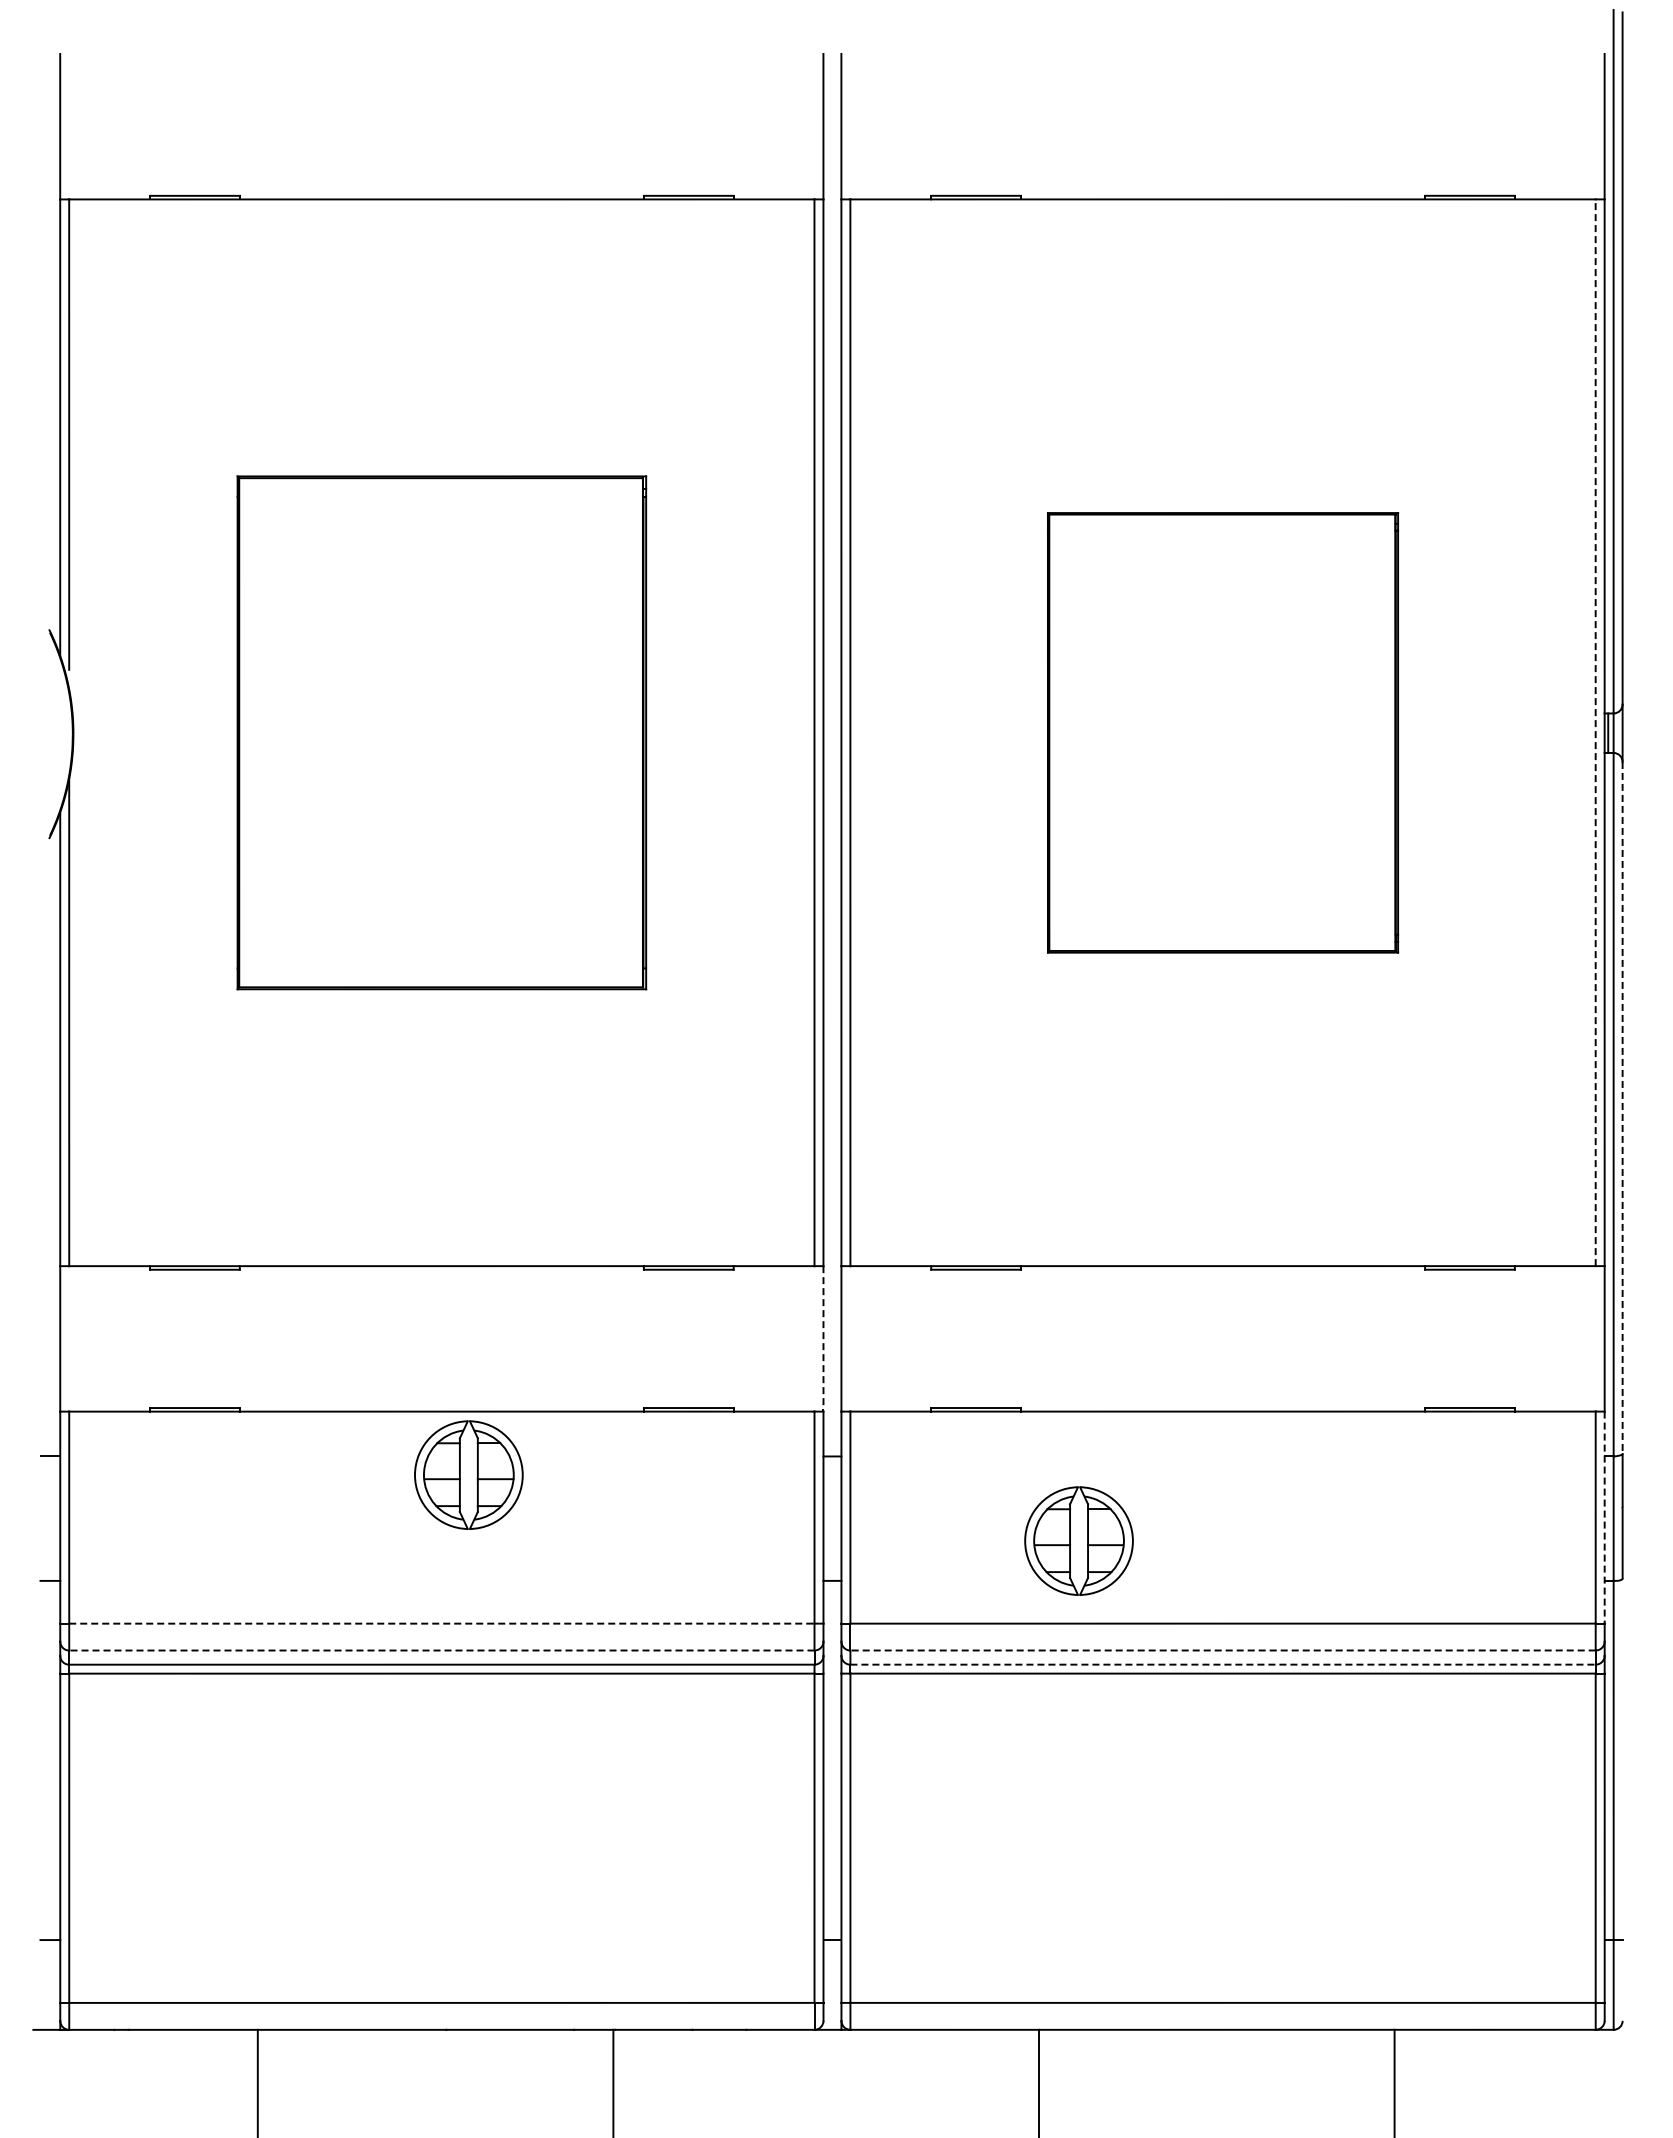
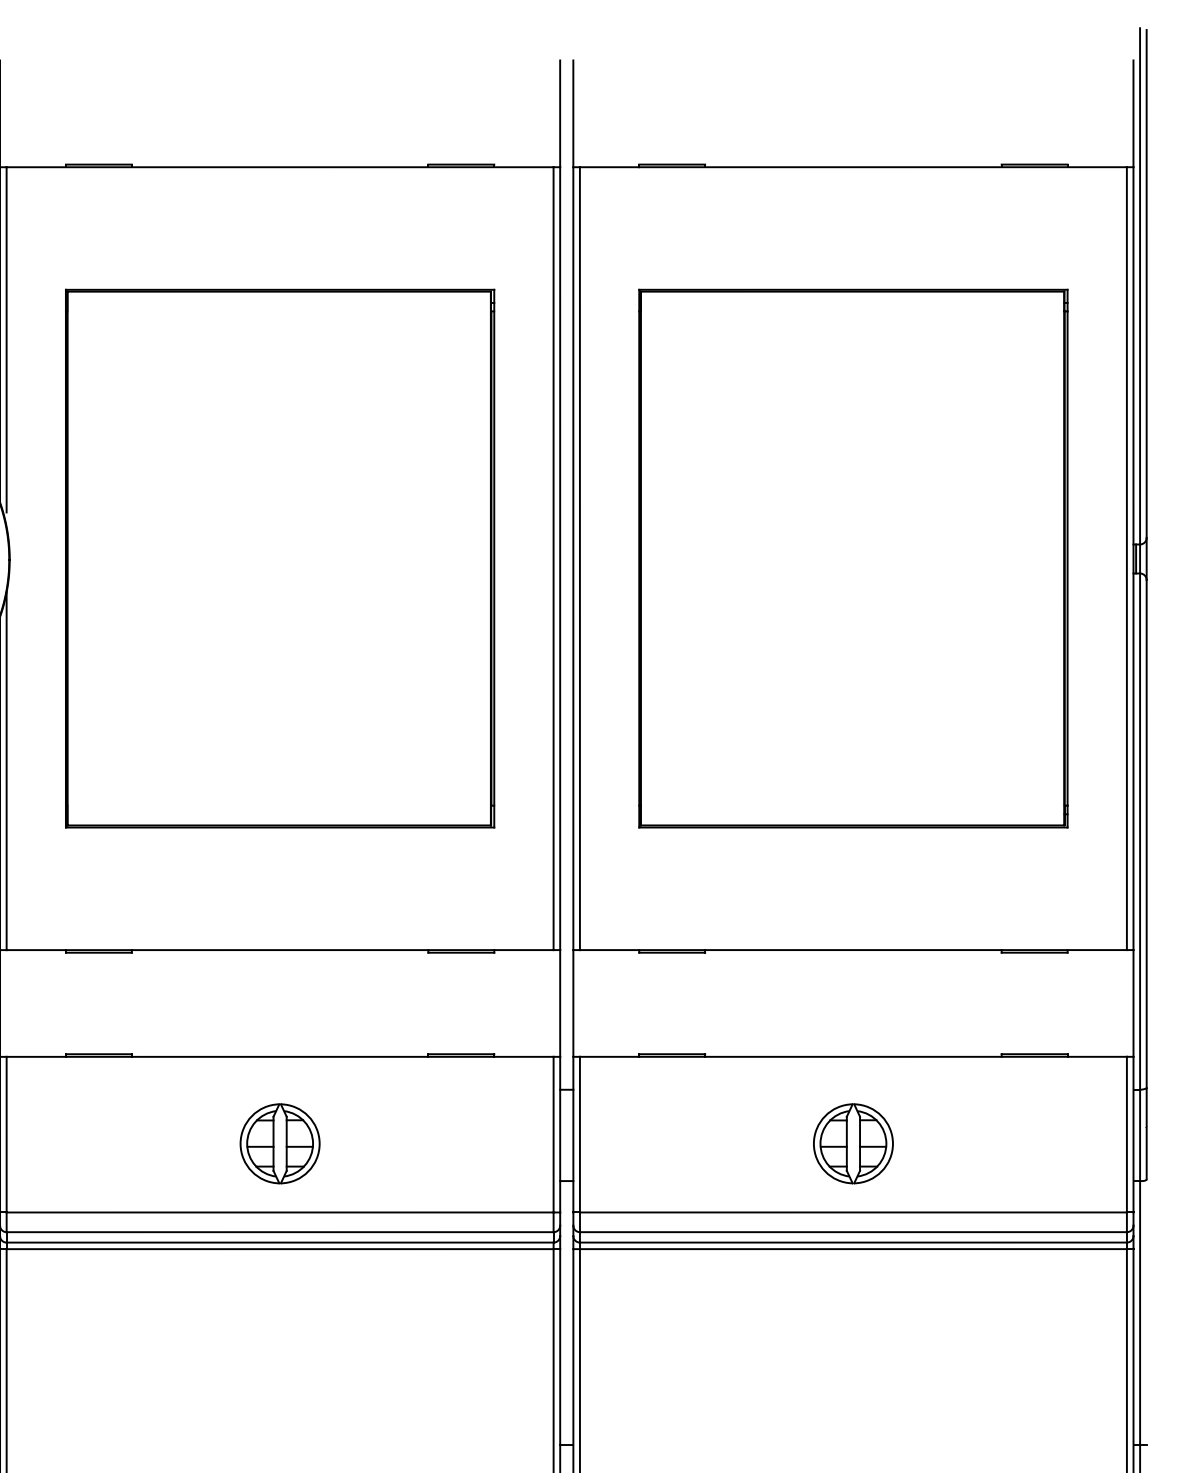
part: (441, 732) -> (279, 558), size x1.43
part: (1222, 732) -> (853, 558), size x1.67
line: (1595, 732) -> (1126, 558), dashed -> solid
line: (1622, 1108) -> (1146, 834), dashed -> solid
line: (823, 1338) -> (560, 1003), dashed -> solid
part: (468, 1474) -> (279, 1143), moved
line: (1604, 1518) -> (1133, 1135), dashed -> solid
part: (1078, 1540) -> (853, 1143), moved
line: (441, 1623) -> (279, 1212), dashed -> solid
line: (441, 1650) -> (279, 1232), dashed -> solid
line: (1223, 1650) -> (853, 1232), dashed -> solid
line: (1223, 1664) -> (853, 1242), dashed -> solid

